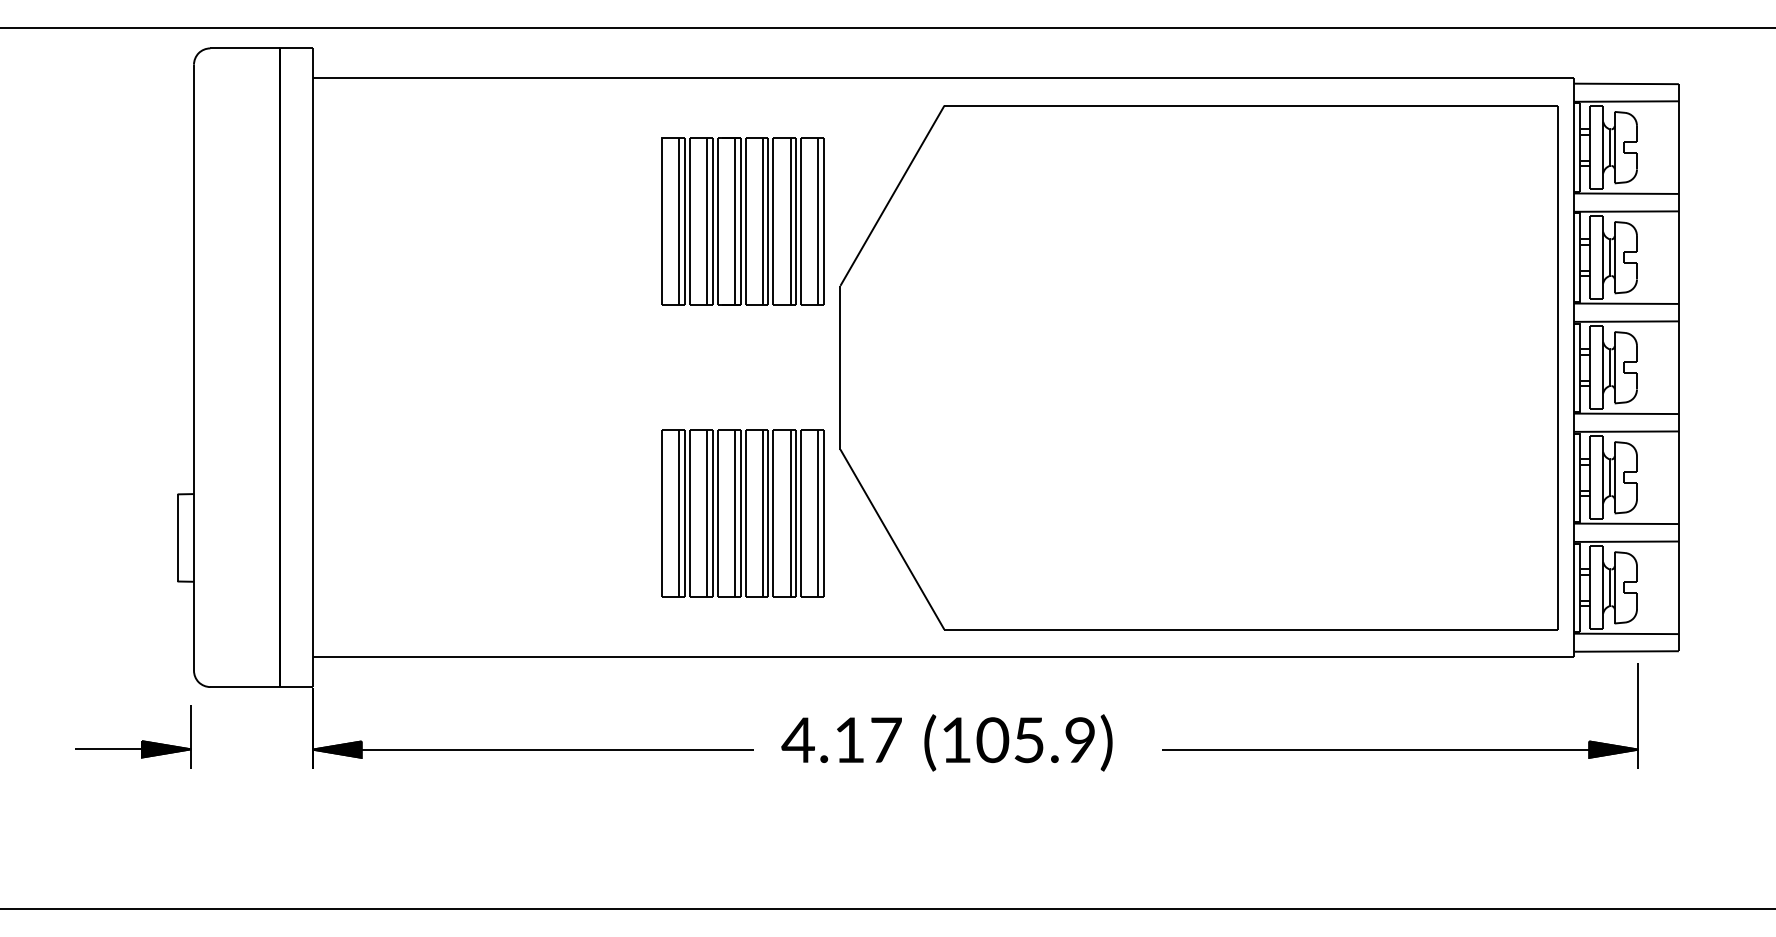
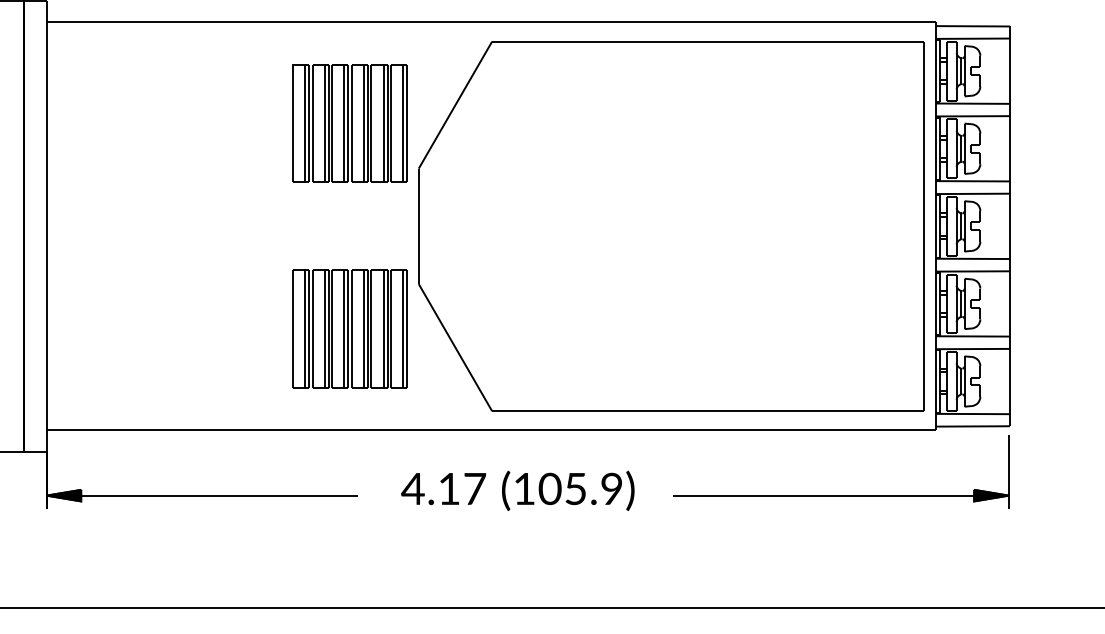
text: (946, 742) -> (517, 490), moved
part: (1400, 749) -> (841, 495), moved

